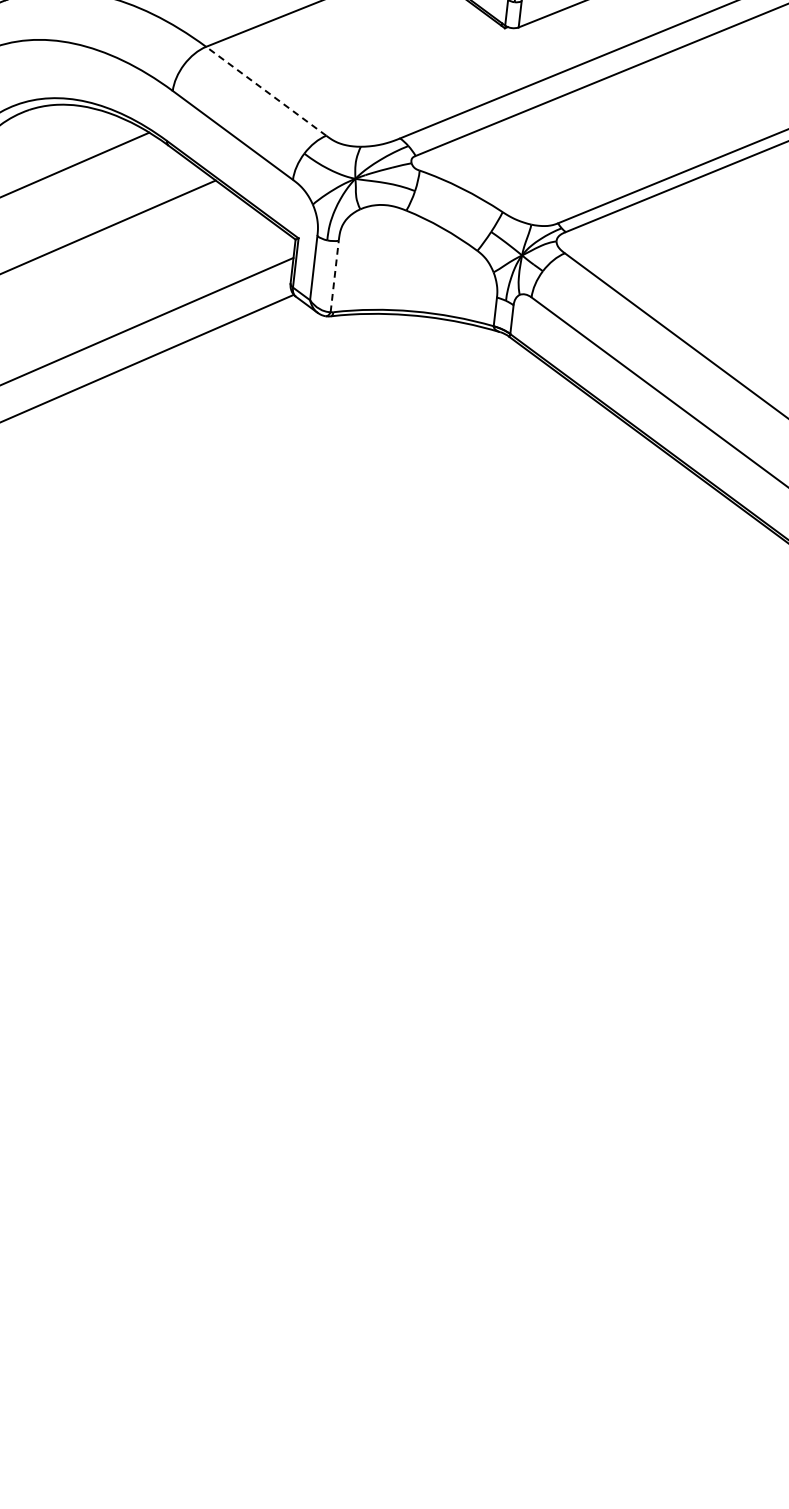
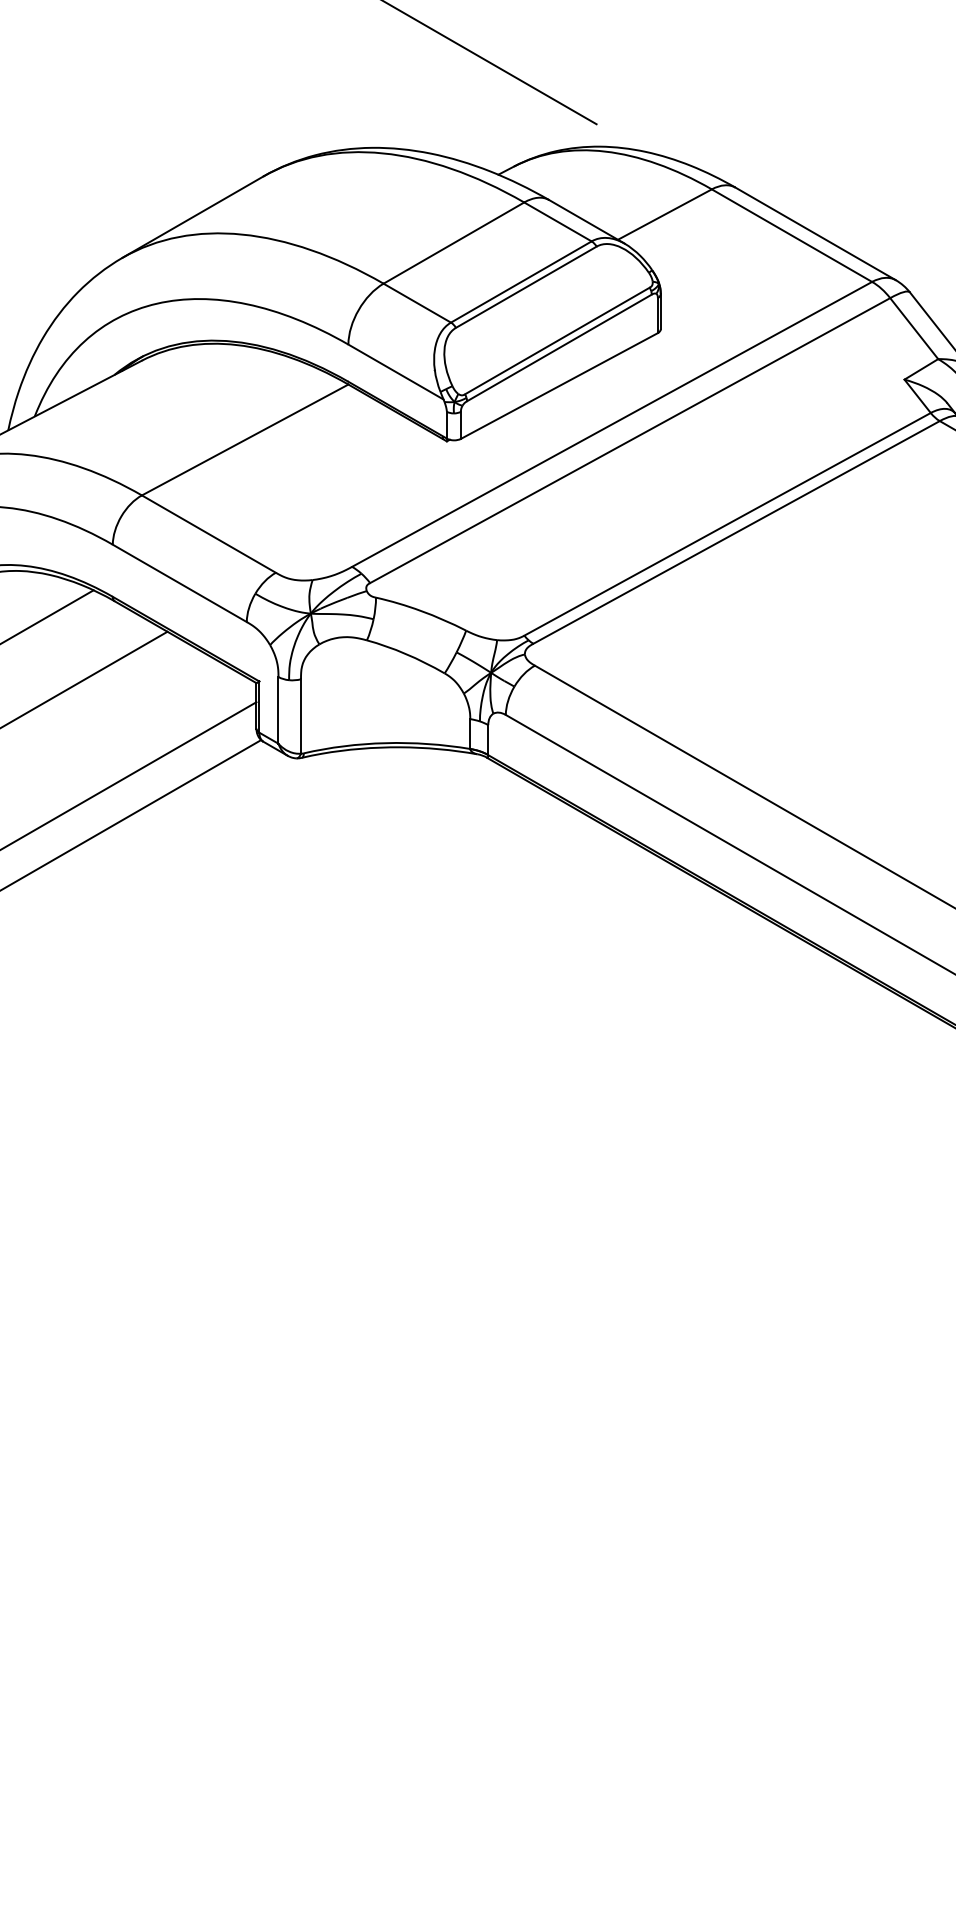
line: (265, 90) -> (208, 533), dashed -> solid
line: (335, 275) -> (301, 715), dashed -> solid

